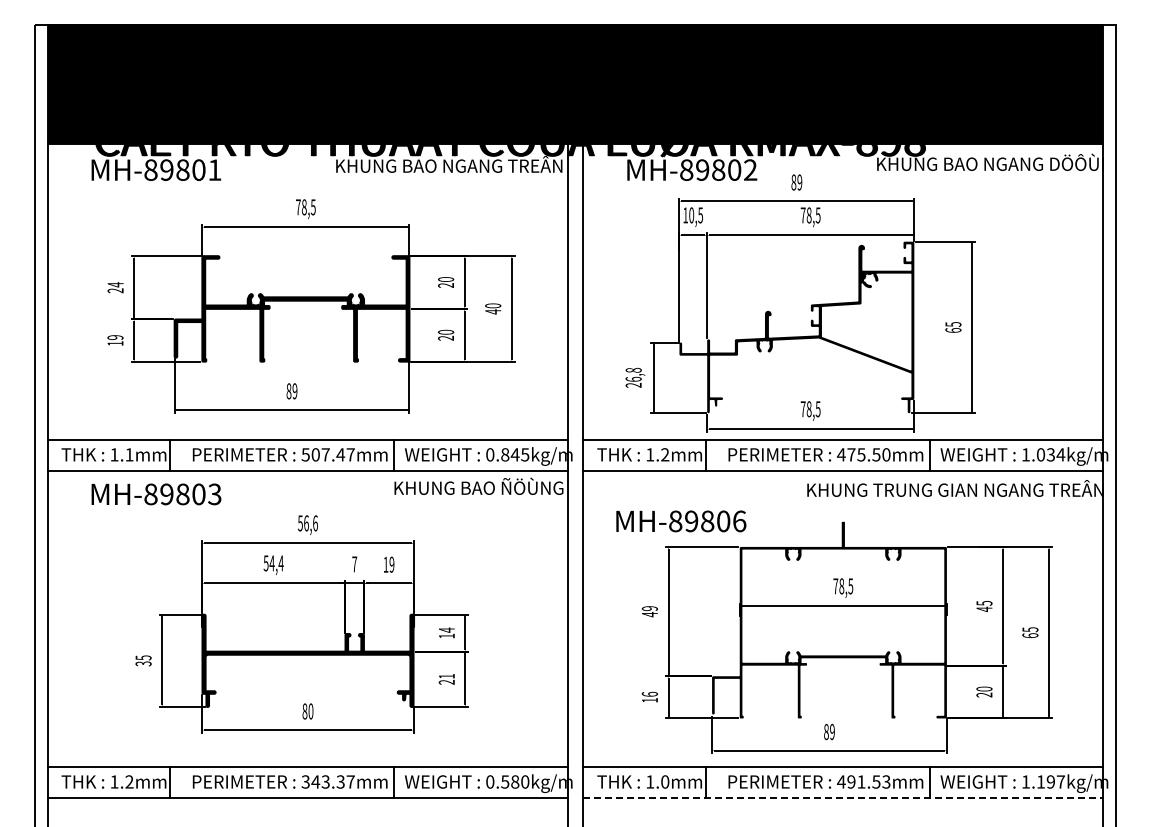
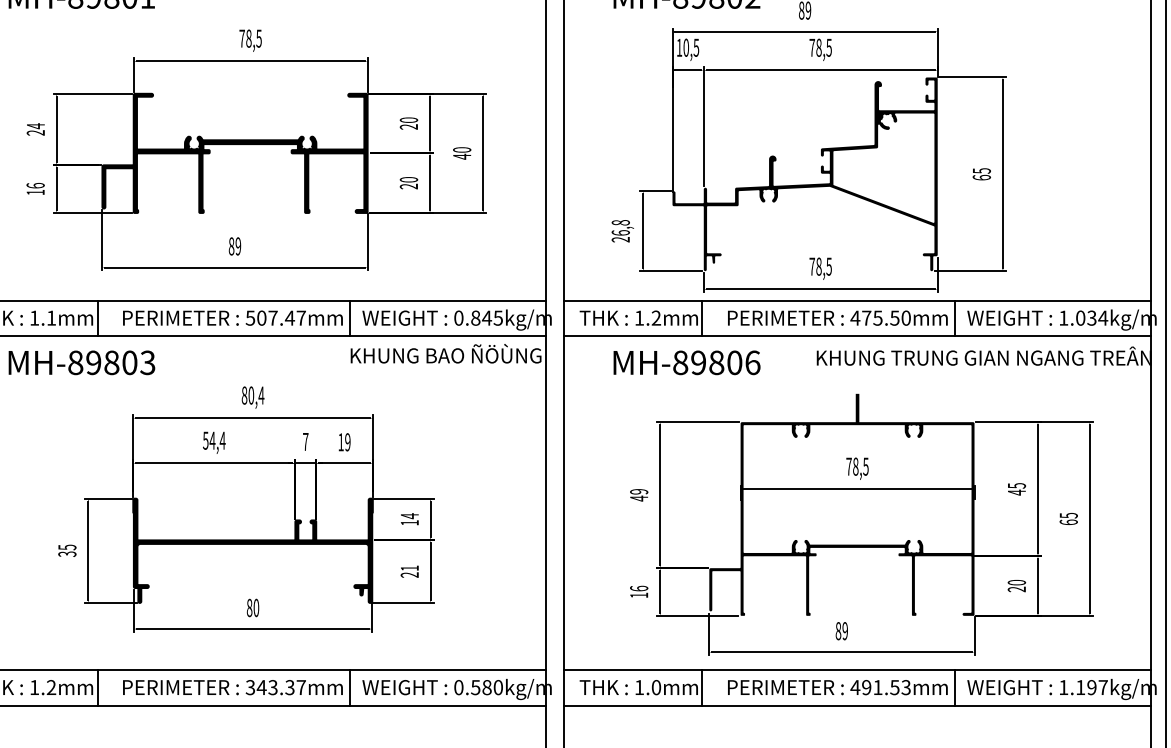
text: (115, 337) -> (35, 185), 19 -> 16
text: (681, 521) -> (687, 362), moved
text: (308, 523) -> (253, 395), 56,6 -> 80,4
line: (843, 797) -> (857, 705), dashed -> solid

